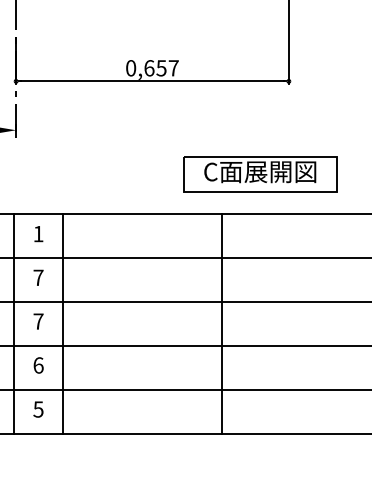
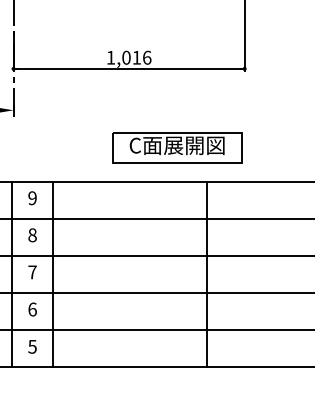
text: (152, 68) -> (129, 57), 0,657 -> 1,016
part: (260, 174) -> (177, 147), moved
text: (38, 233) -> (32, 197), 1 -> 9
text: (38, 277) -> (32, 235), 7 -> 8
line: (222, 323) -> (207, 274), moved

